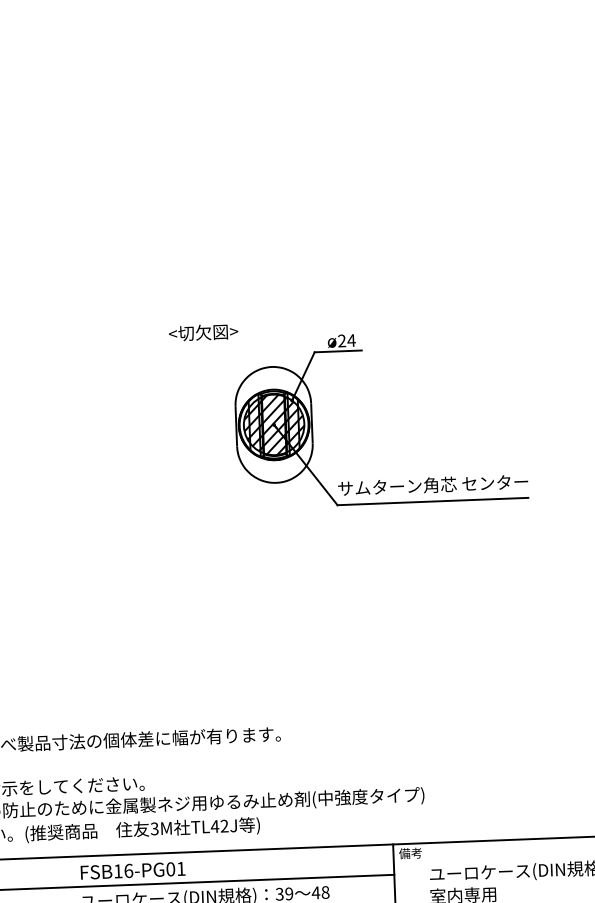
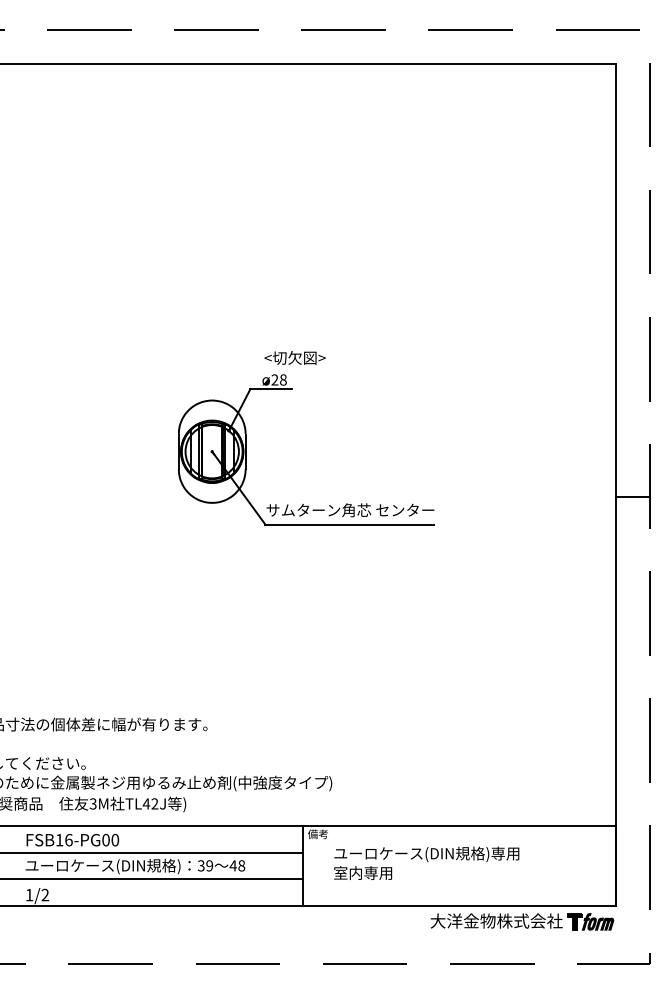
text: (202, 332) -> (294, 357), moved
text: (351, 340) -> (283, 379), ø24 -> ø28
hatch: (273, 424) -> (211, 451), removed
text: (181, 868) -> (115, 839), FSB16-PG01 -> FSB16-PG00

